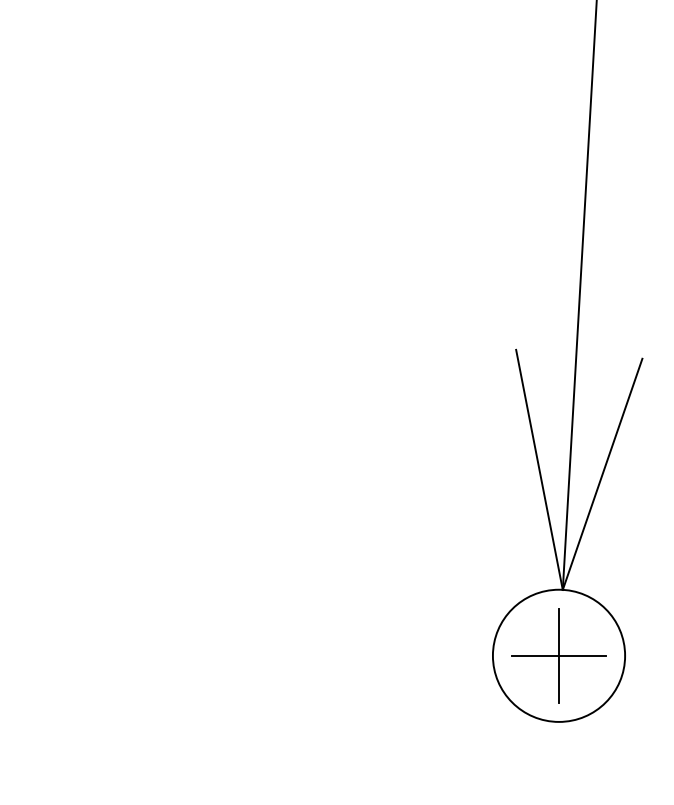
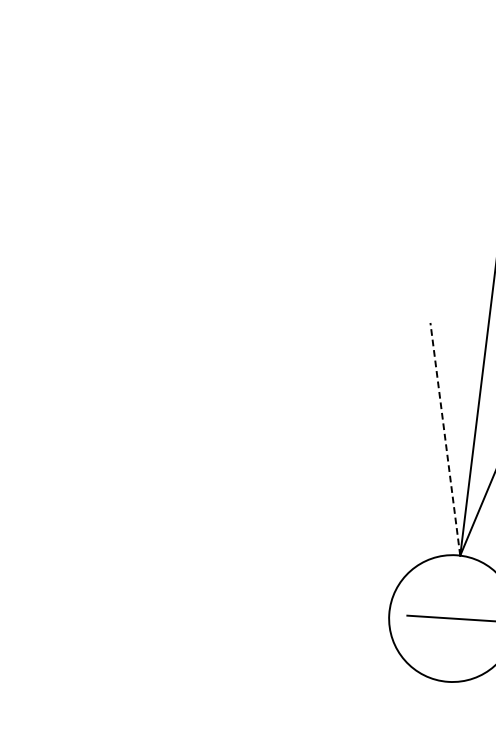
line: (539, 469) -> (445, 438), solid -> dashed
line: (559, 655) -> (453, 618), removed

